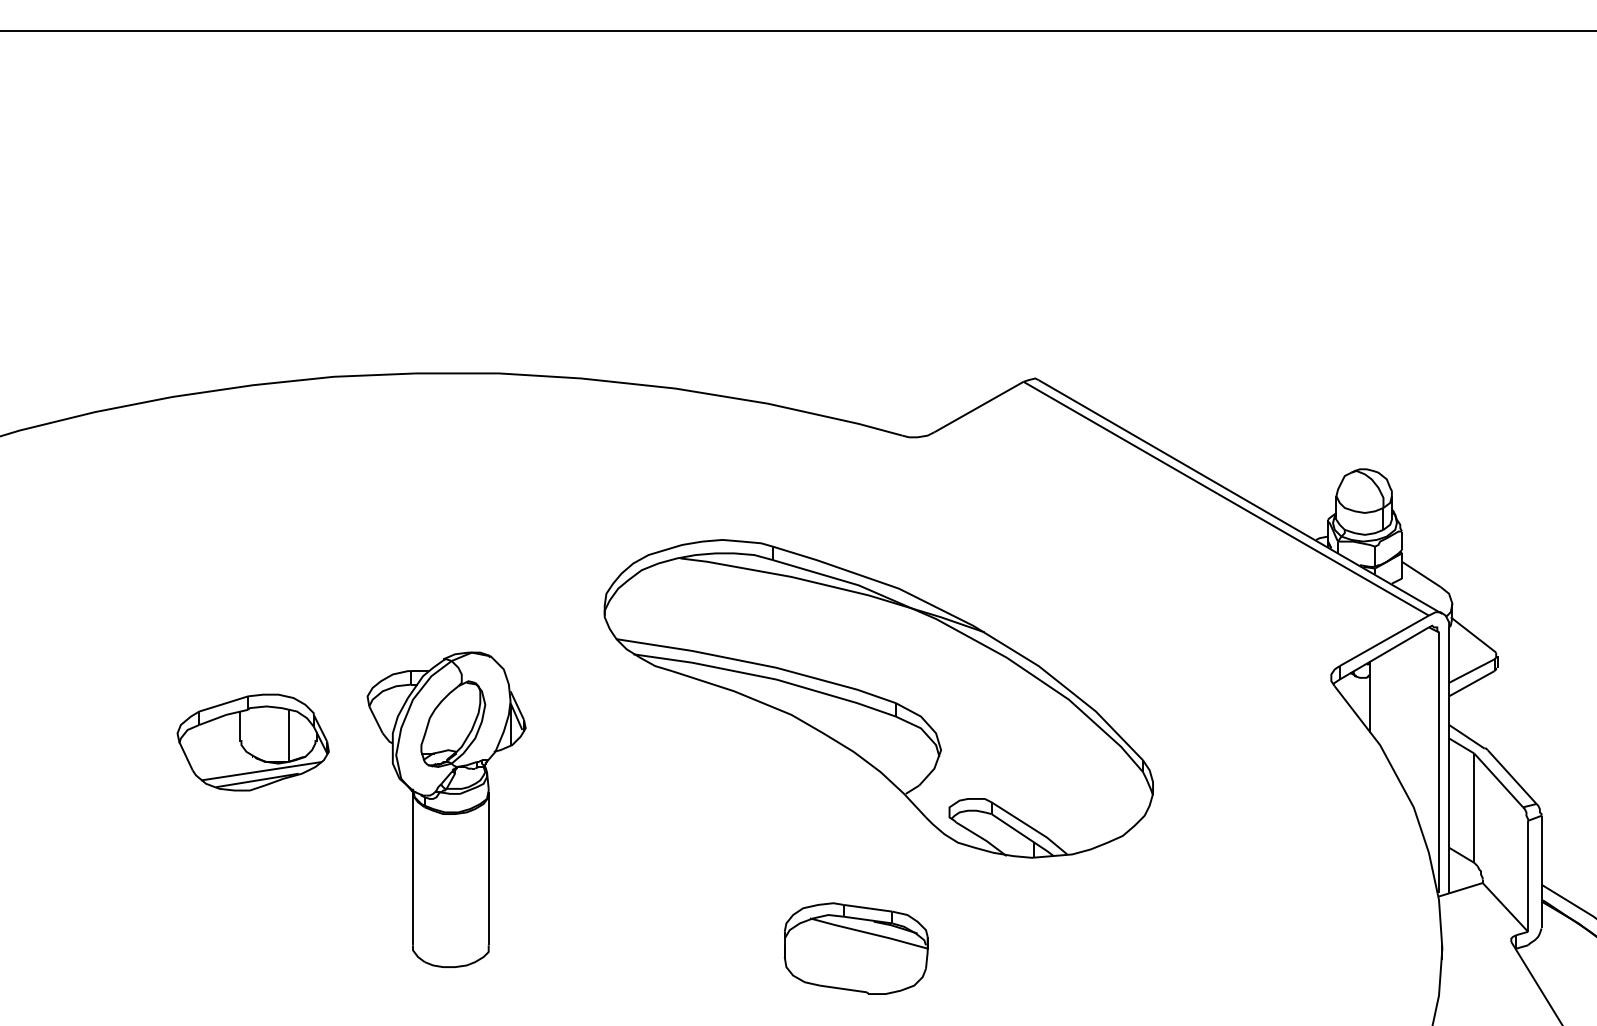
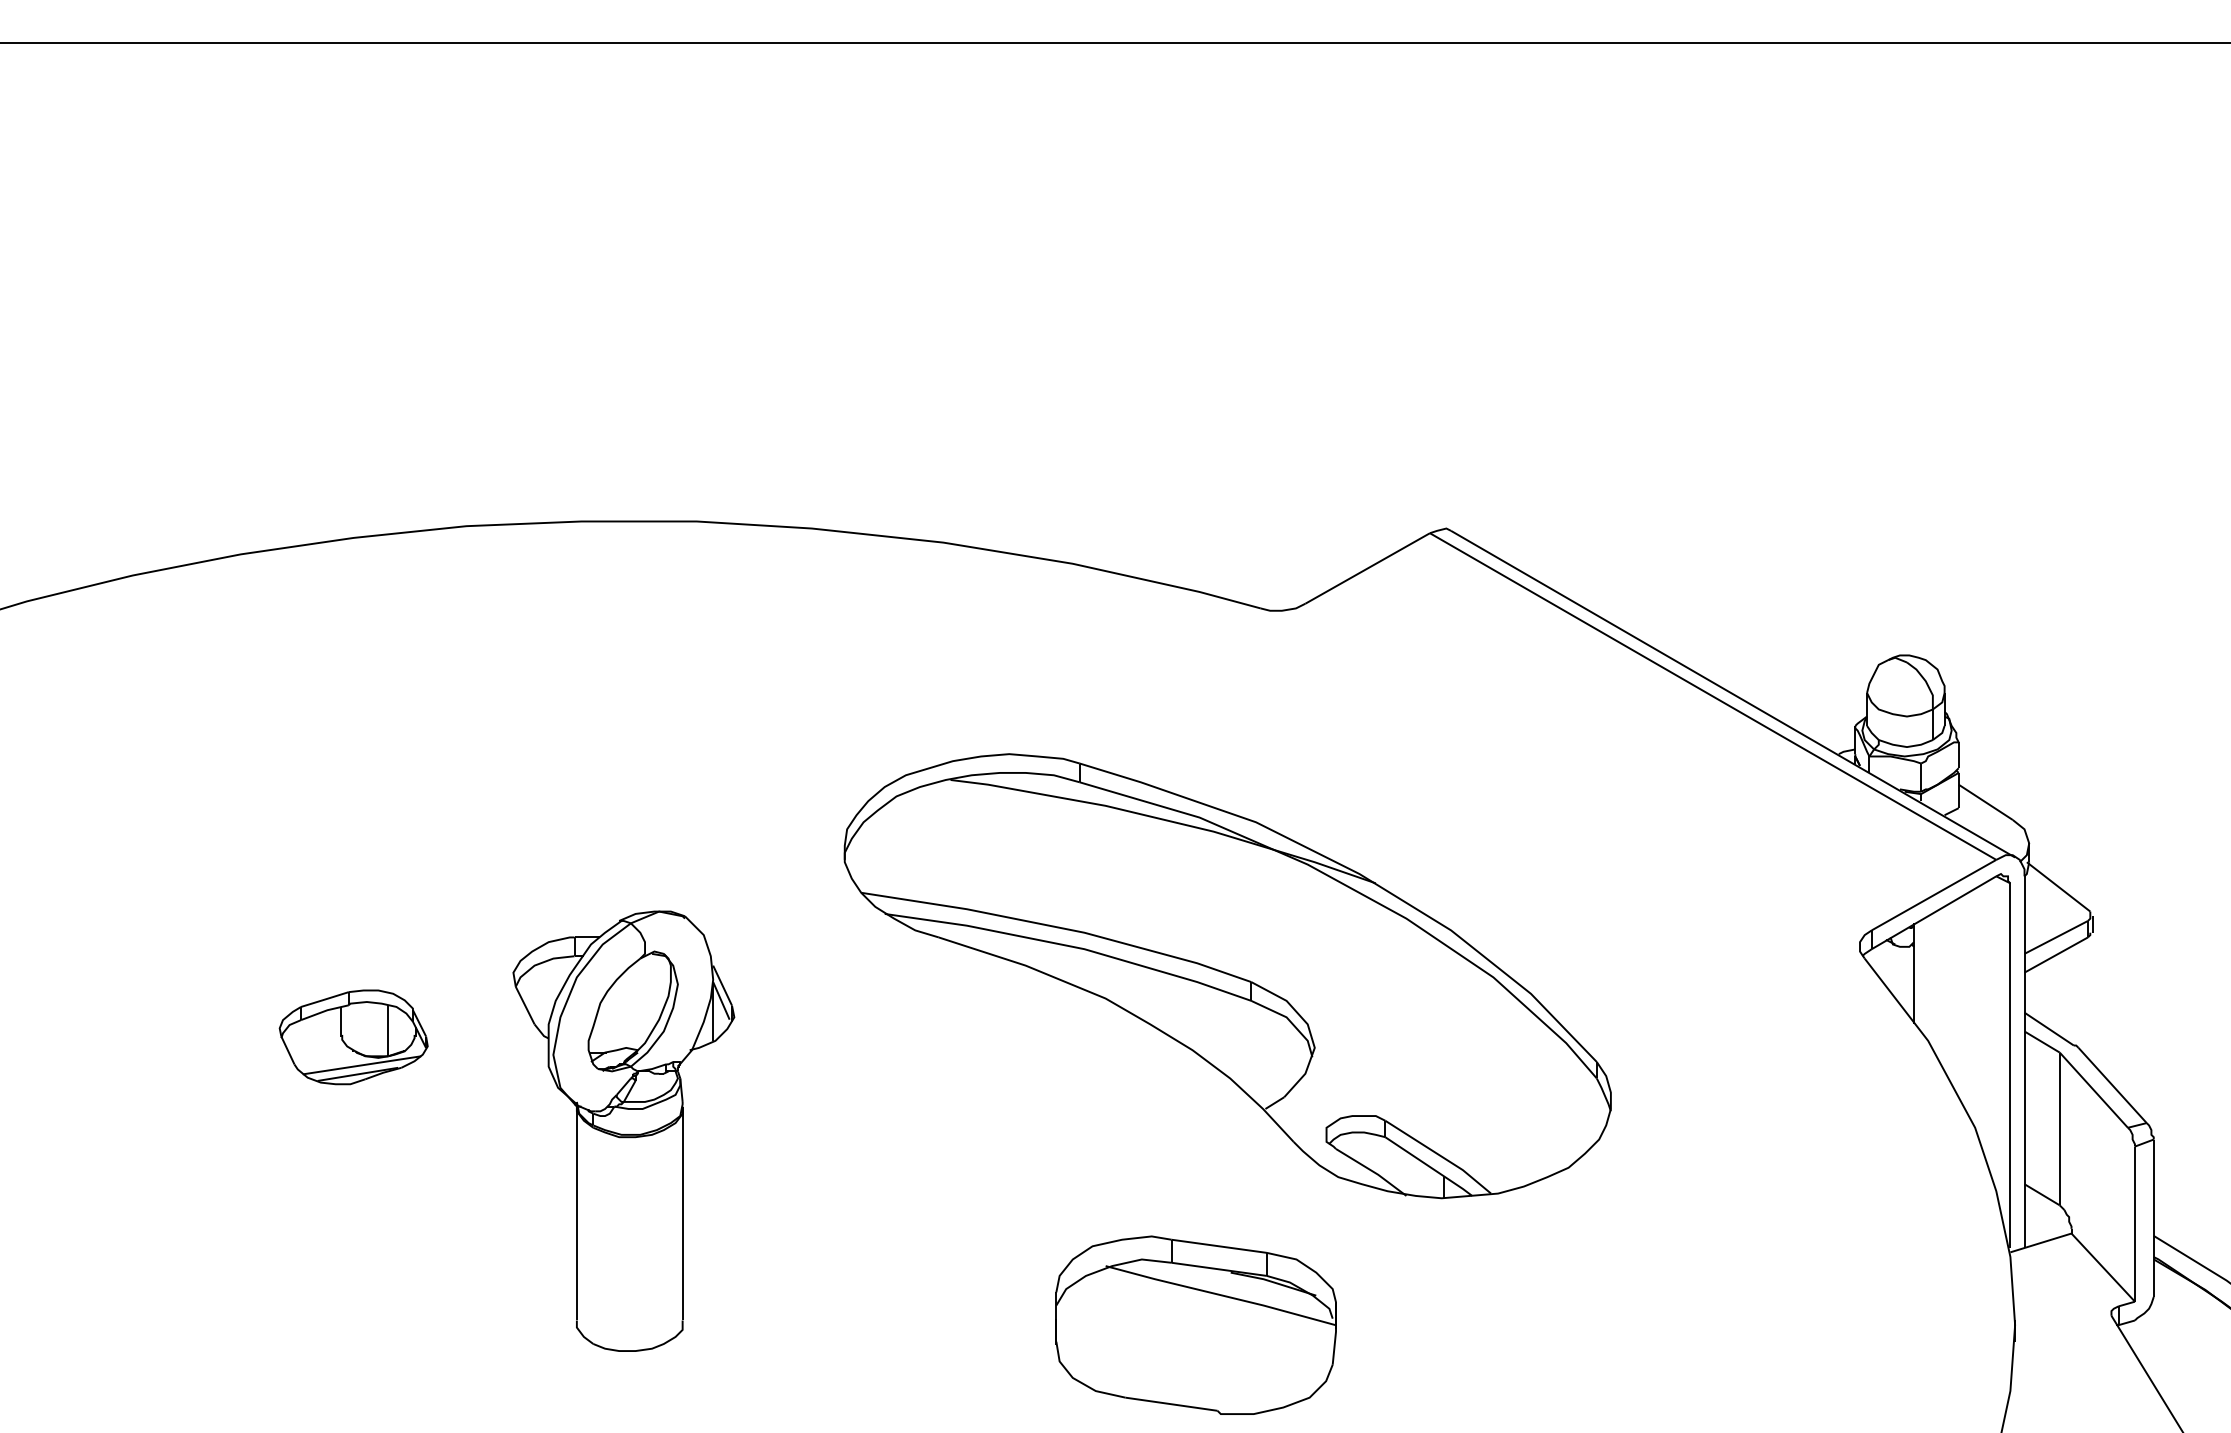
part: (253, 742) -> (353, 1037), size x0.7
part: (855, 948) -> (1195, 1324), size x1.4

